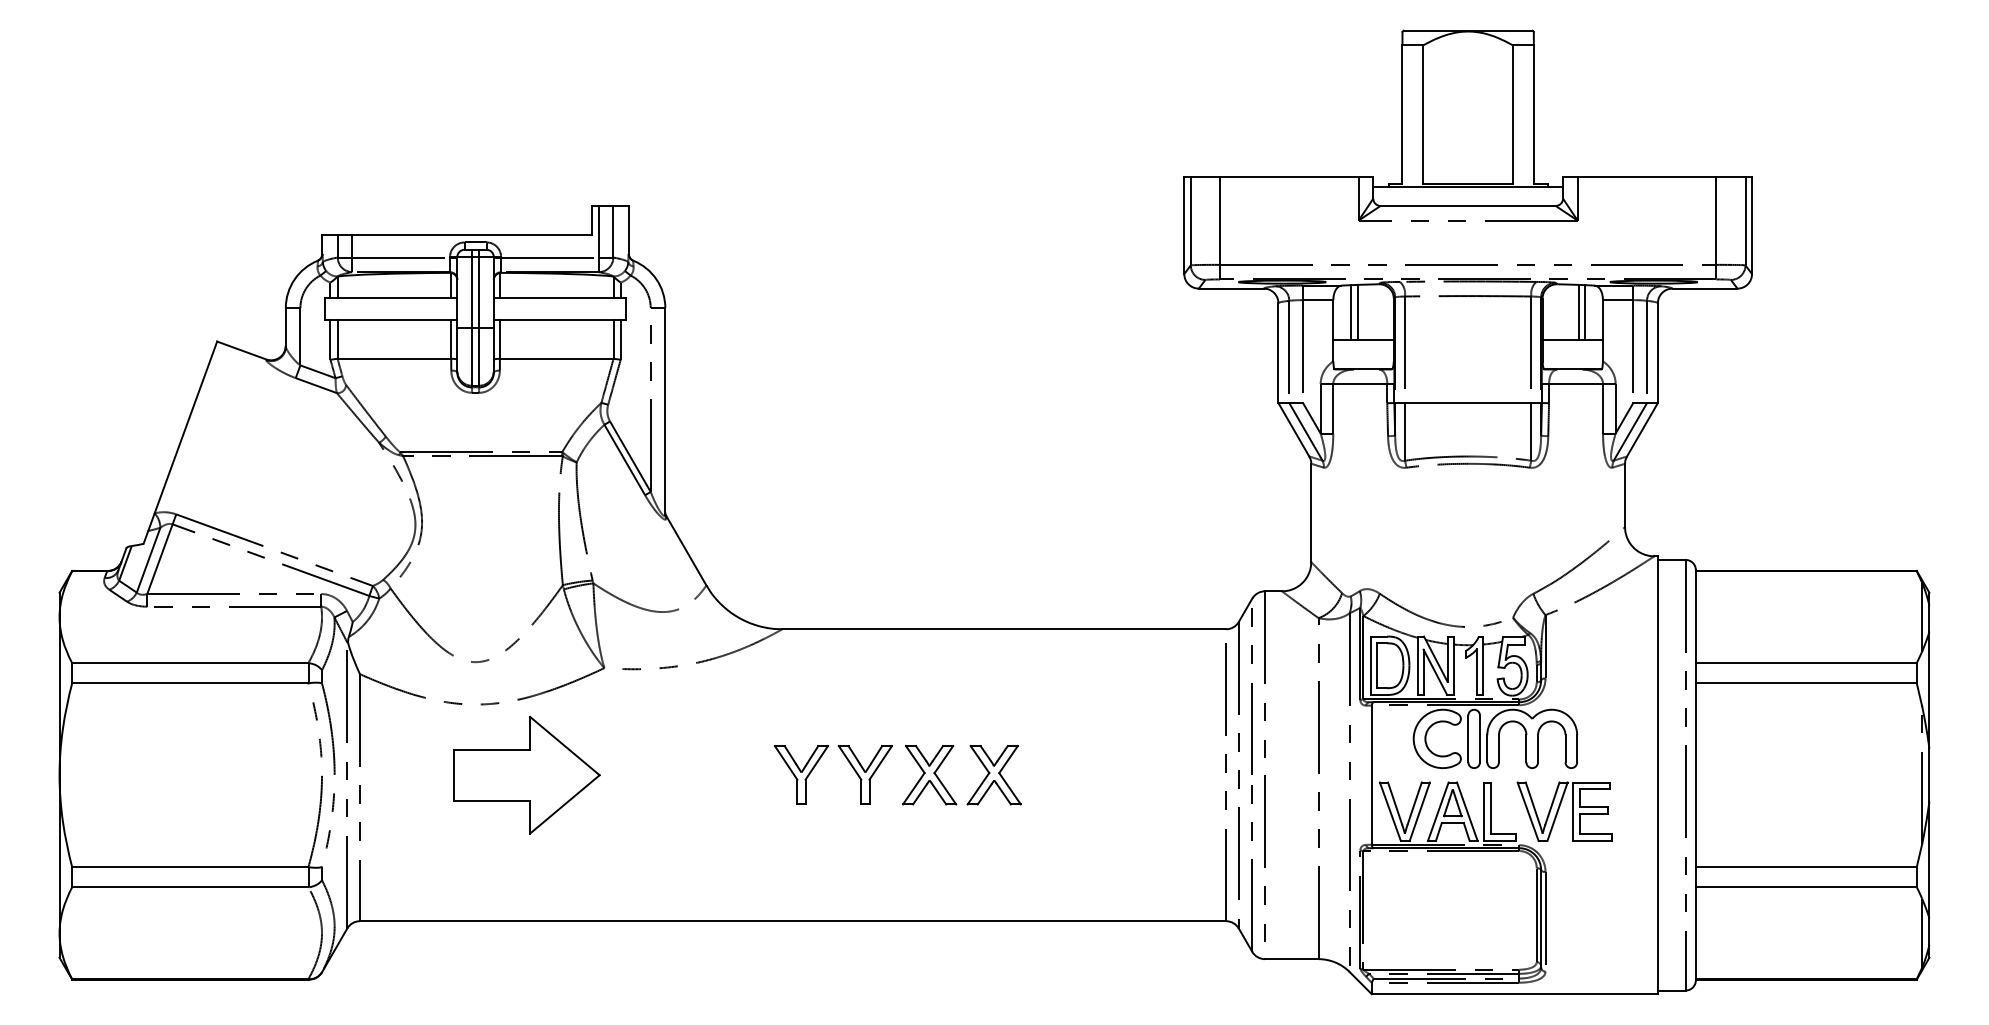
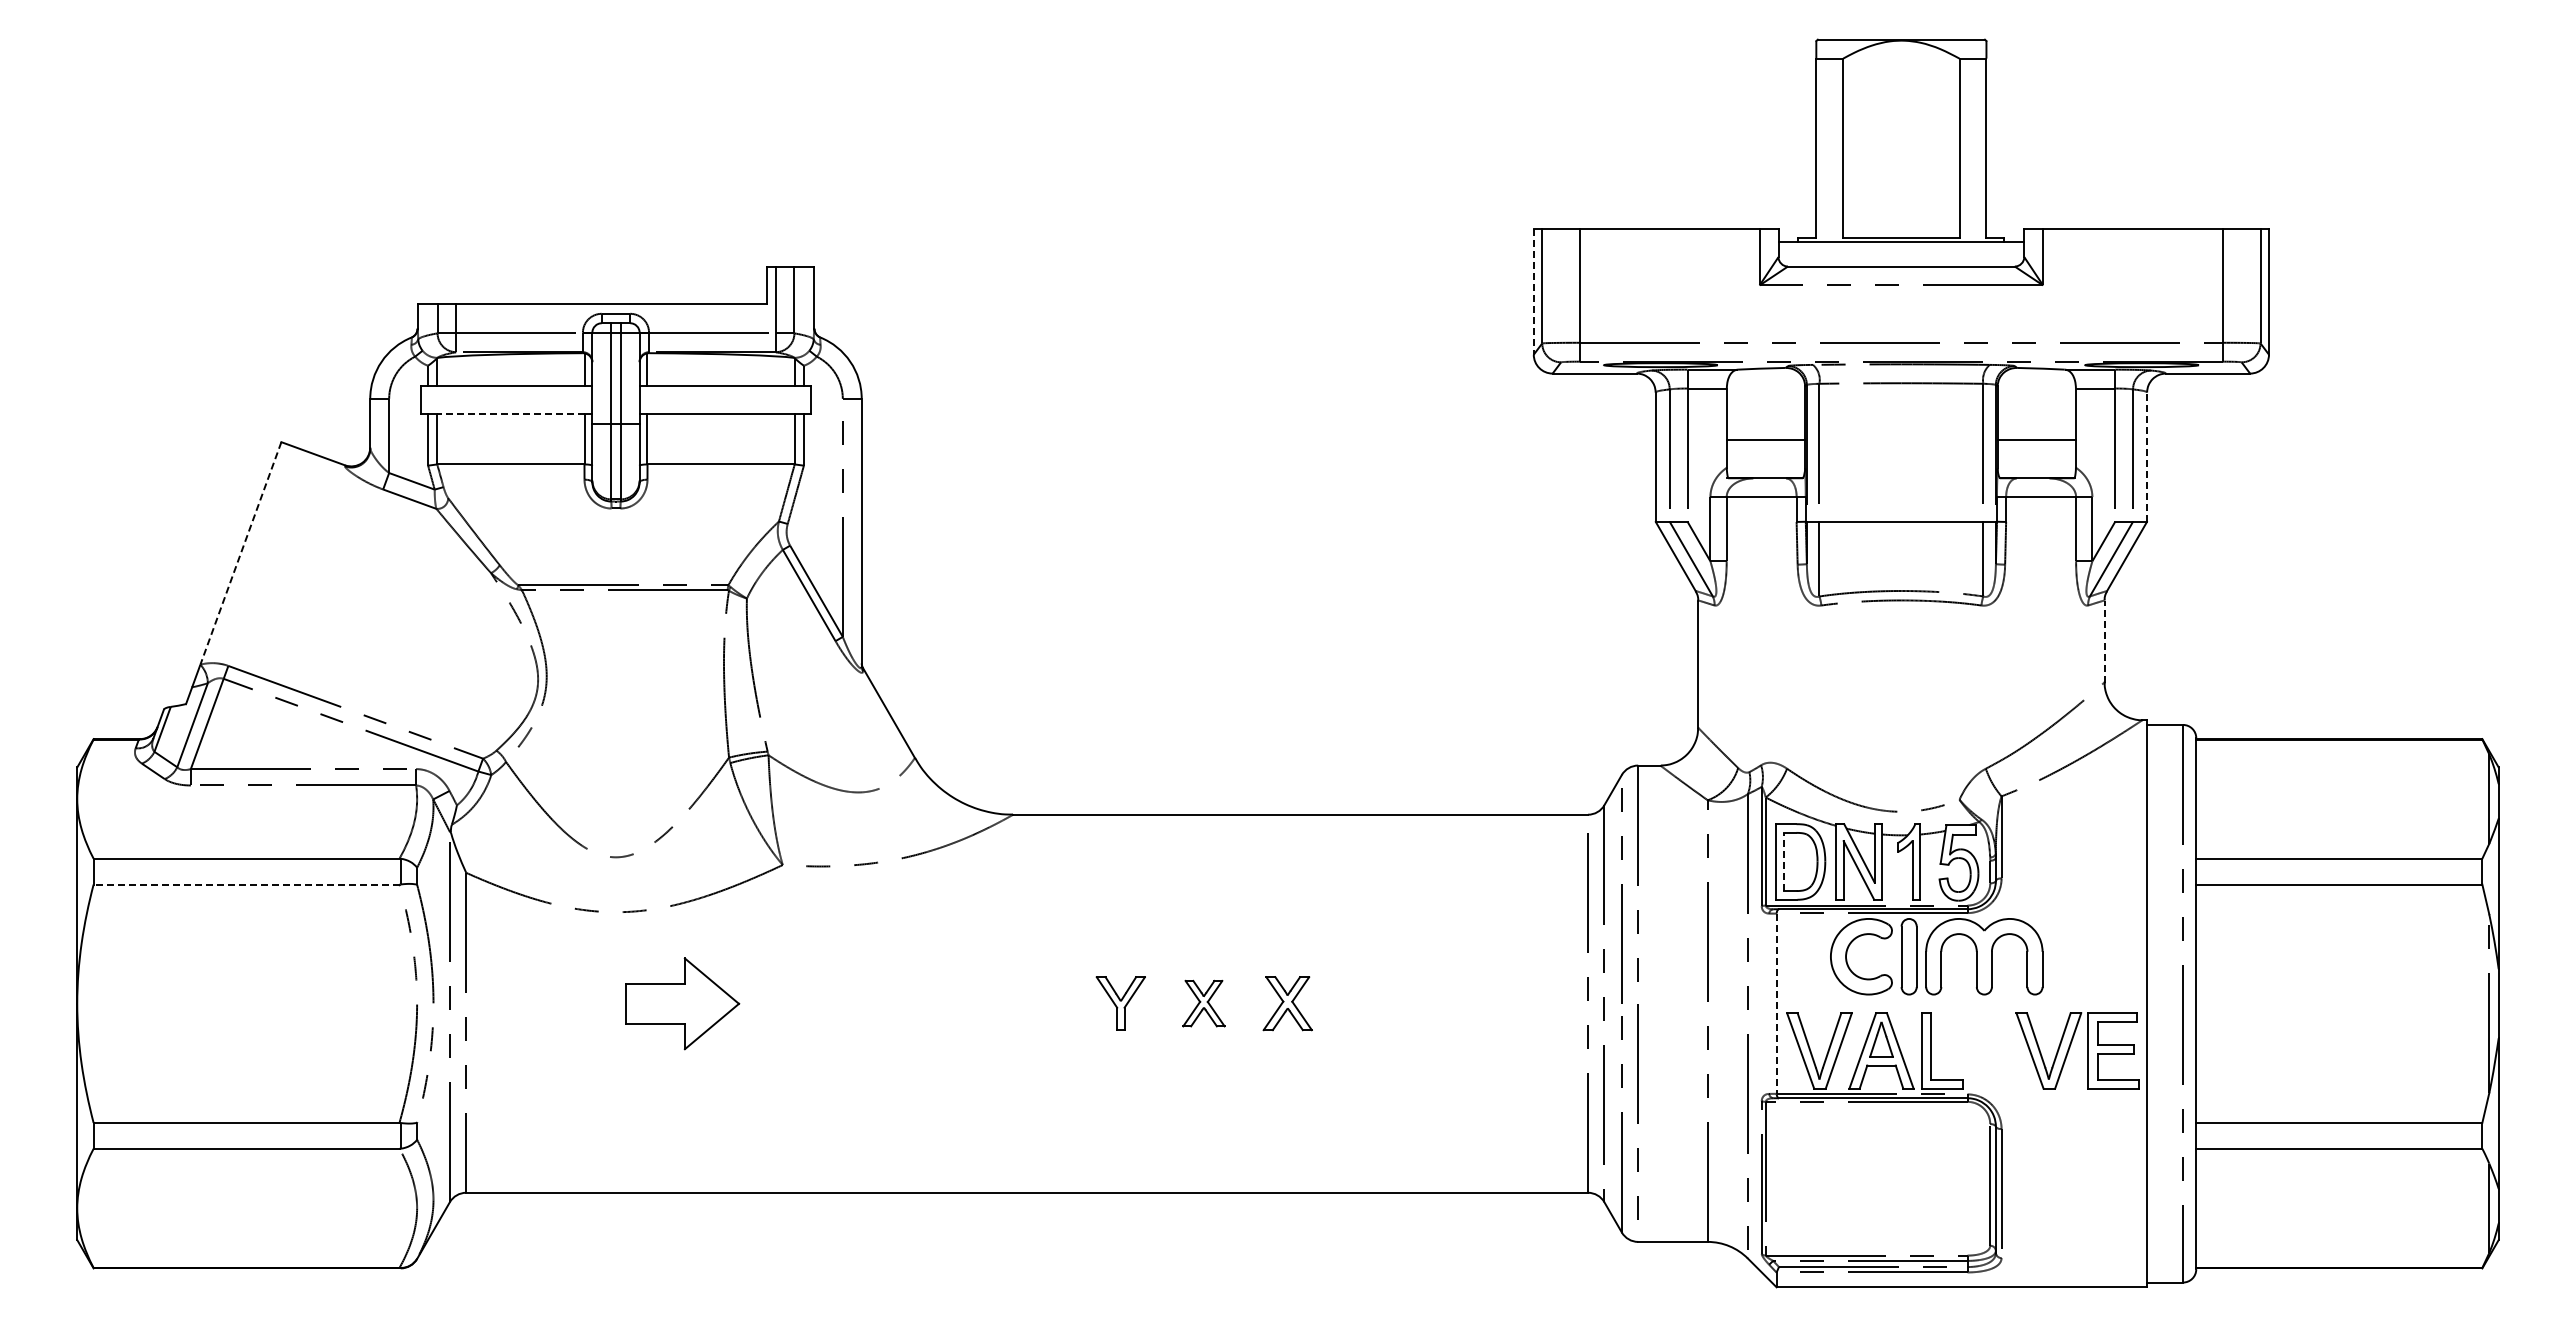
line: (1184, 225) -> (1533, 291), solid -> dashed
line: (1351, 312) -> (1750, 404), removed
line: (1357, 312) -> (1758, 404), removed
line: (1578, 312) -> (2044, 404), removed
line: (1584, 312) -> (2052, 404), removed
line: (394, 319) -> (510, 413), solid -> dashed
line: (1658, 353) -> (2147, 457), solid -> dashed
line: (185, 427) -> (240, 553), solid -> dashed
line: (1625, 495) -> (2104, 641), solid -> dashed
line: (1377, 665) -> (1783, 861), solid -> dashed
line: (190, 683) -> (246, 884), solid -> dashed
part: (526, 775) -> (682, 1003), size x0.6
part: (801, 775) -> (1037, 1003), removed
part: (865, 775) -> (1120, 1003), size x0.7
part: (929, 775) -> (1203, 1003), size x0.6
part: (994, 775) -> (1287, 1003), size x0.7
line: (1371, 775) -> (1776, 1004), solid -> dashed
part: (1559, 809) -> (2070, 1047), moved

